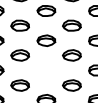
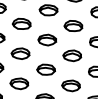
curve: (46, 69) -> (46, 68), added

